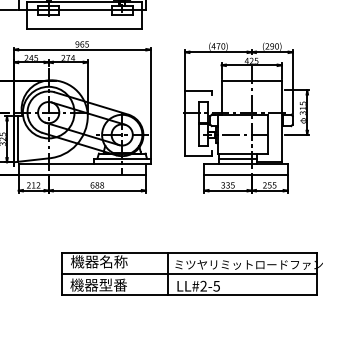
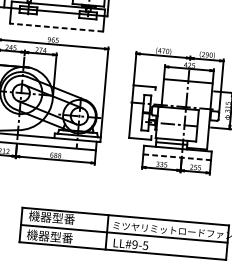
line: (84, 28) -> (56, 27), solid -> dashed
line: (246, 174) -> (177, 157), solid -> dashed
text: (113, 261) -> (63, 218), 機器名称 -> 機器型番
text: (203, 286) -> (134, 244), LL#2-5 -> LL#9-5

